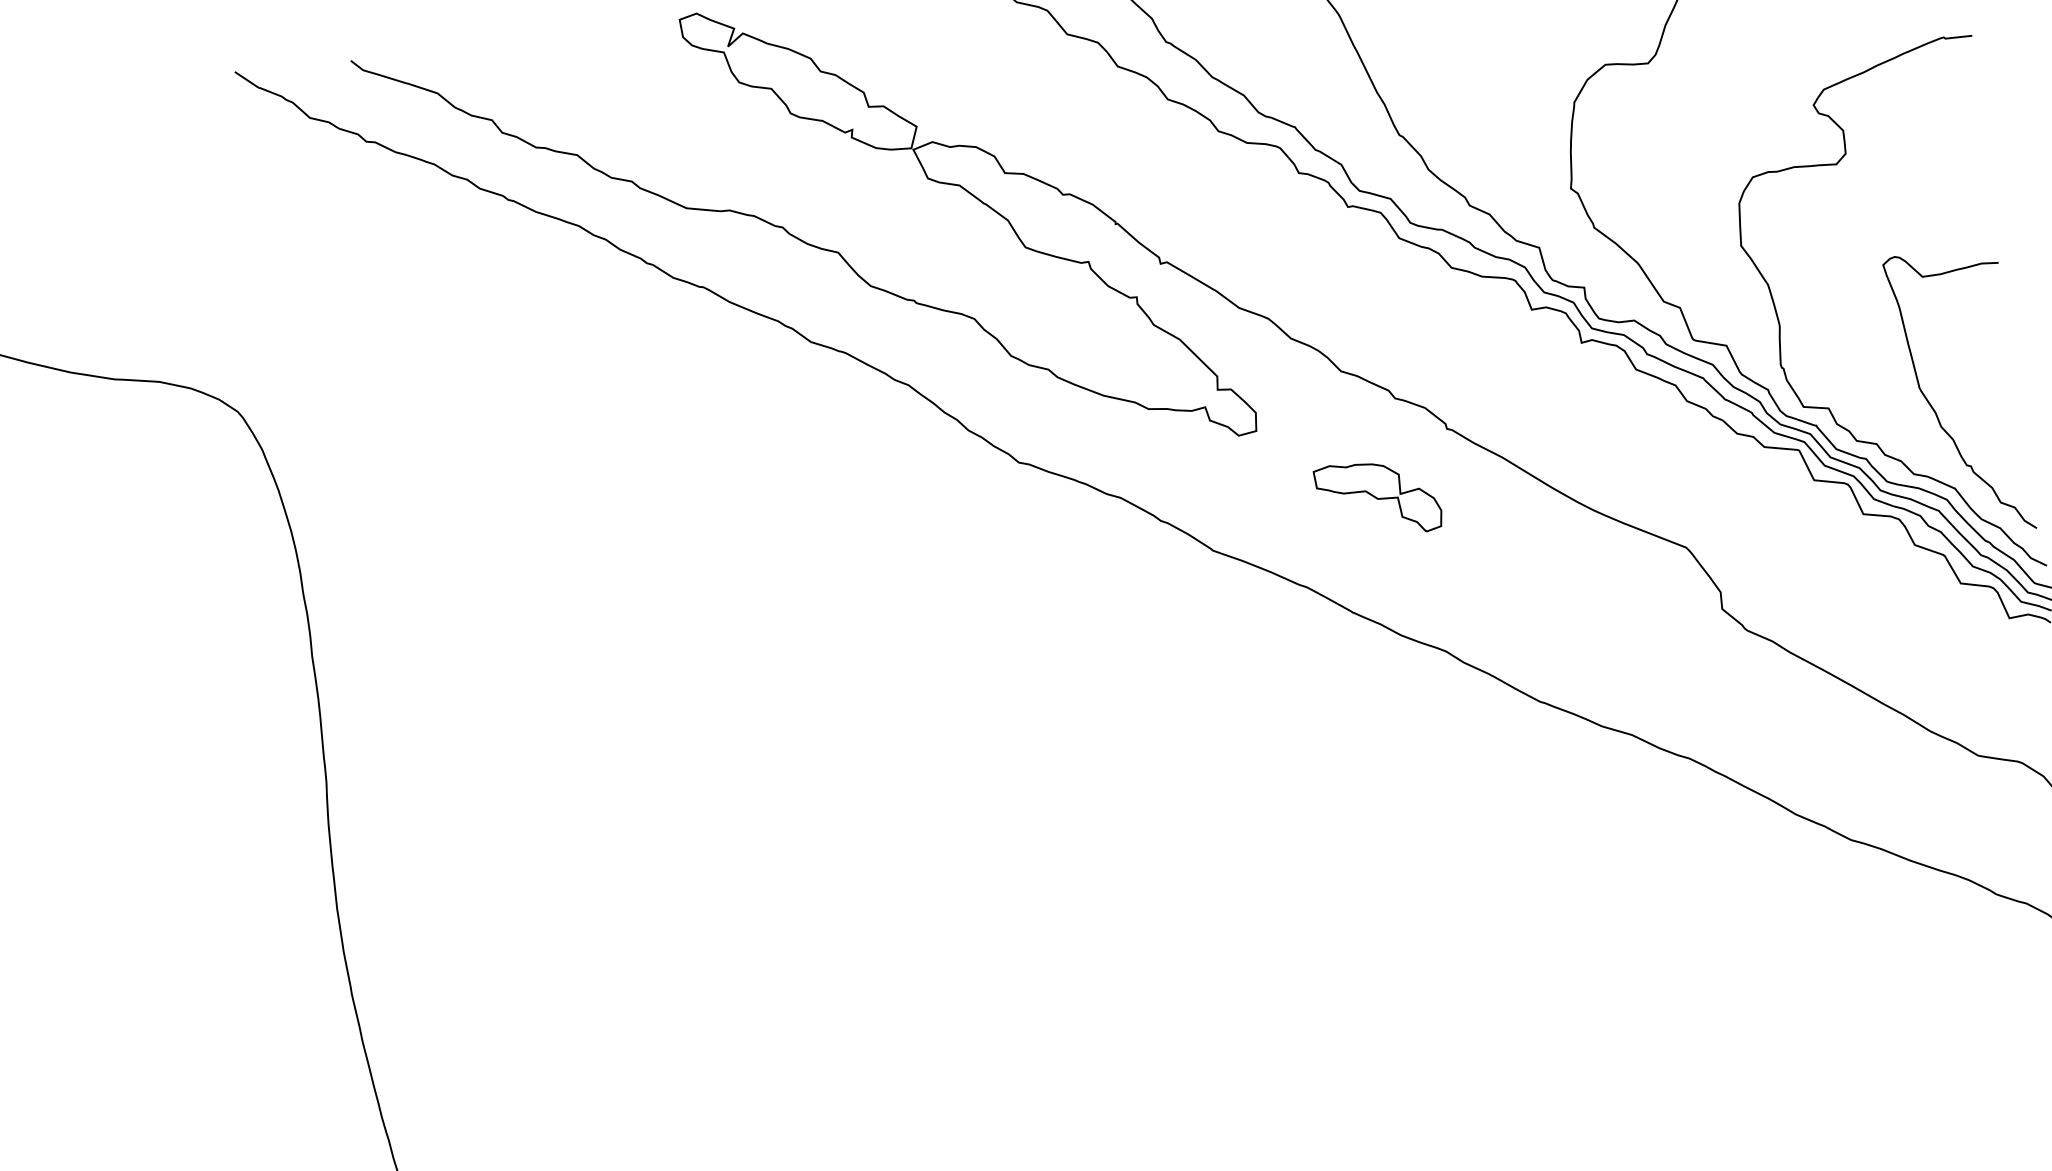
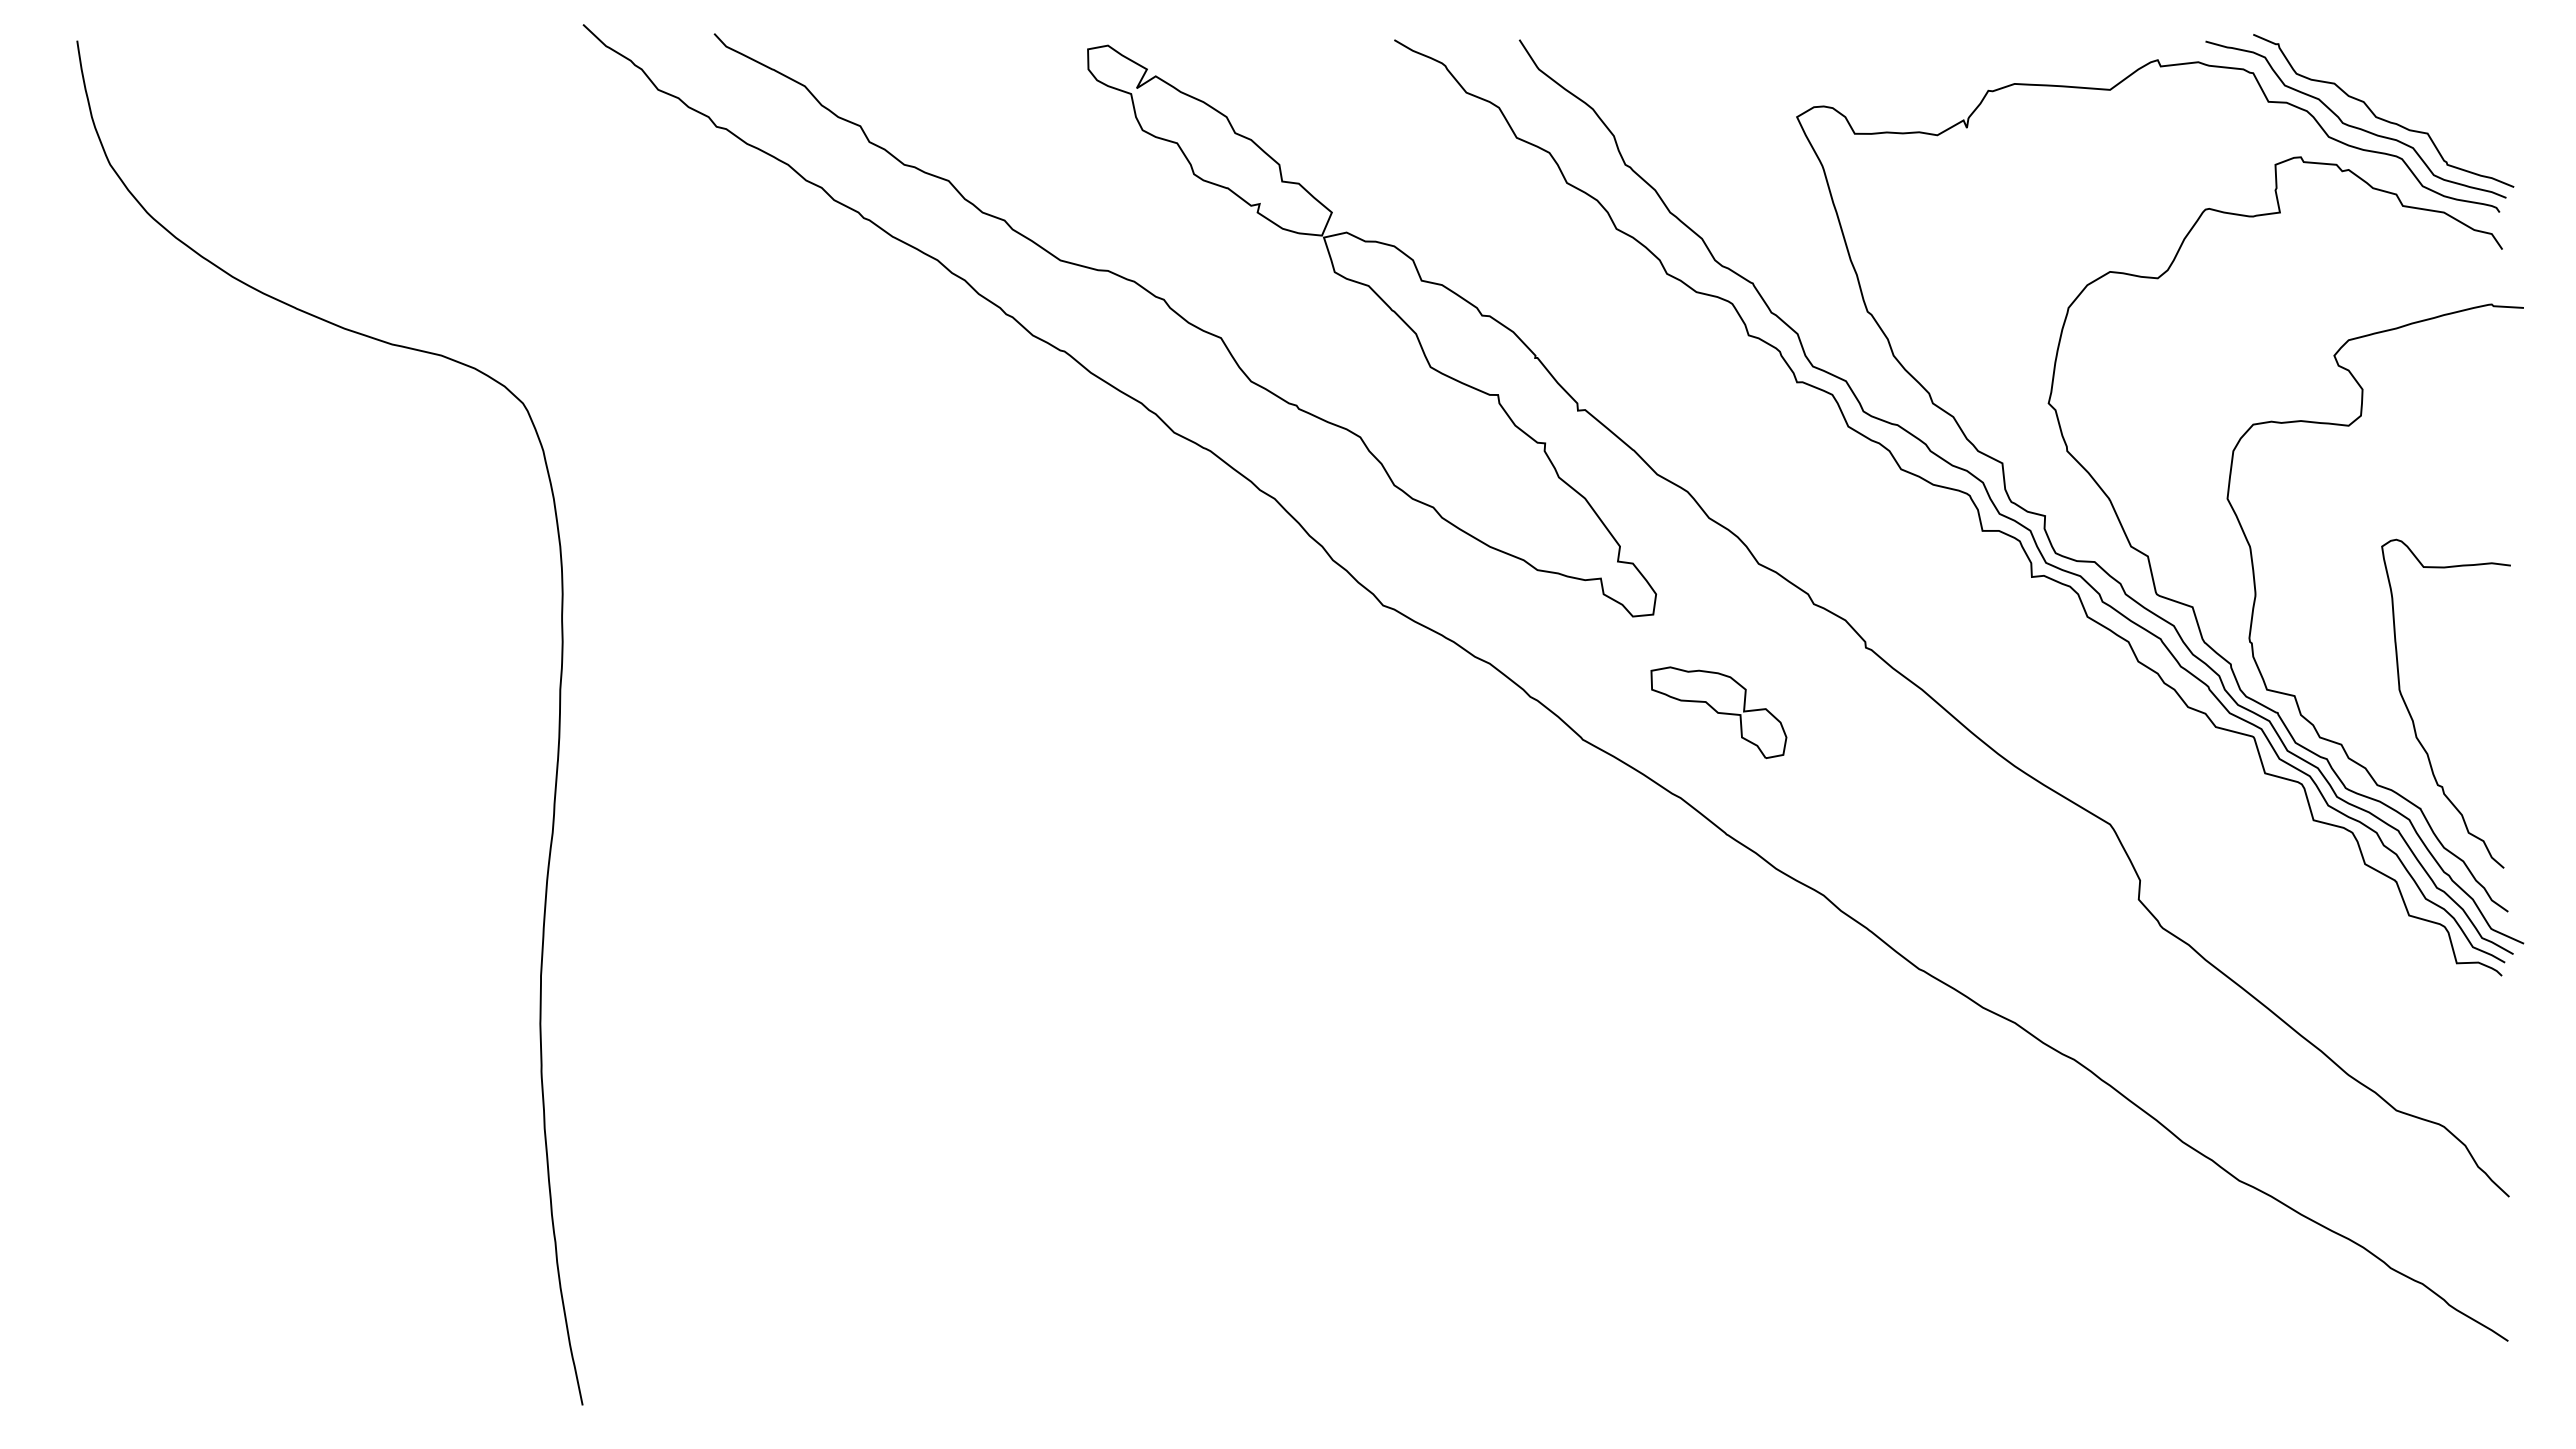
part: (1378, 498) -> (1718, 712), moved

